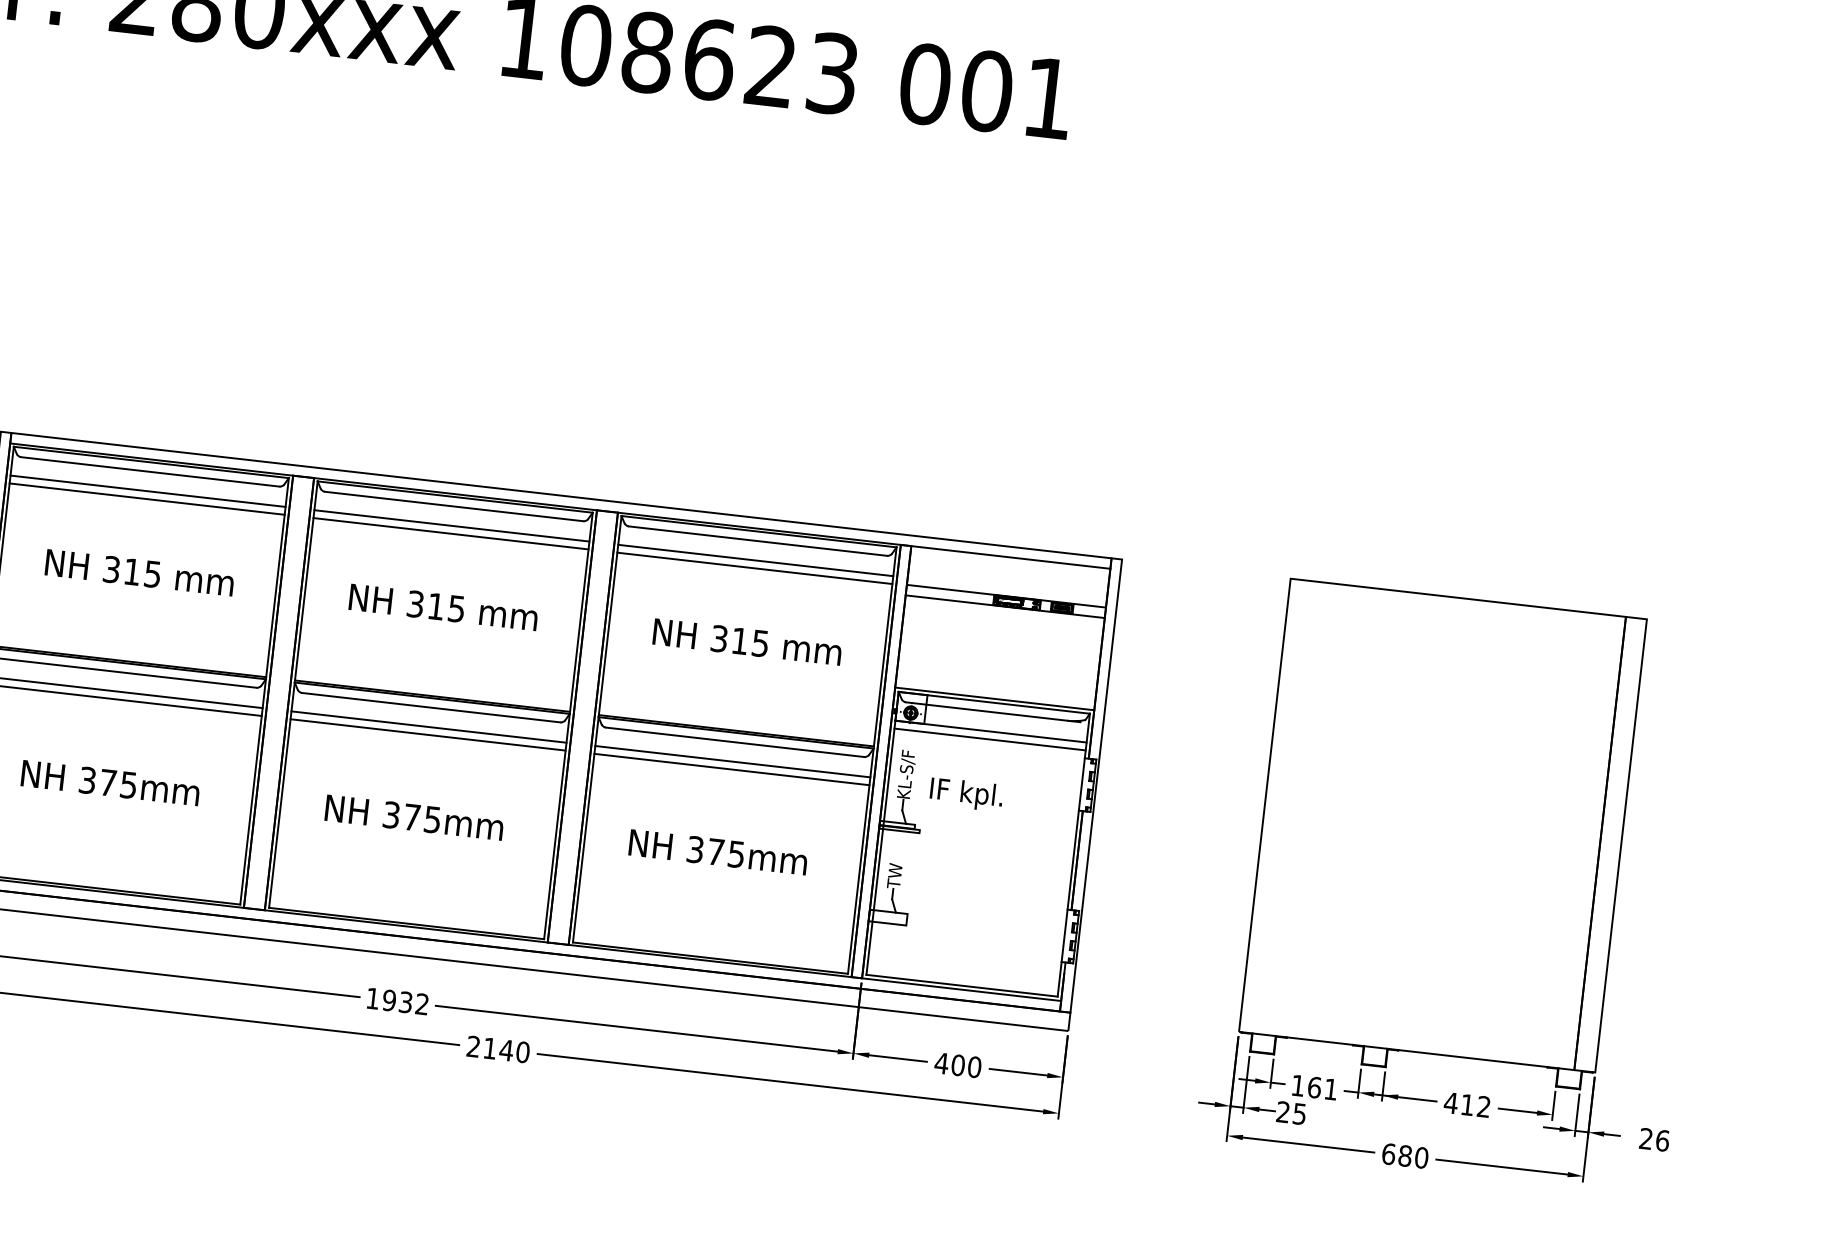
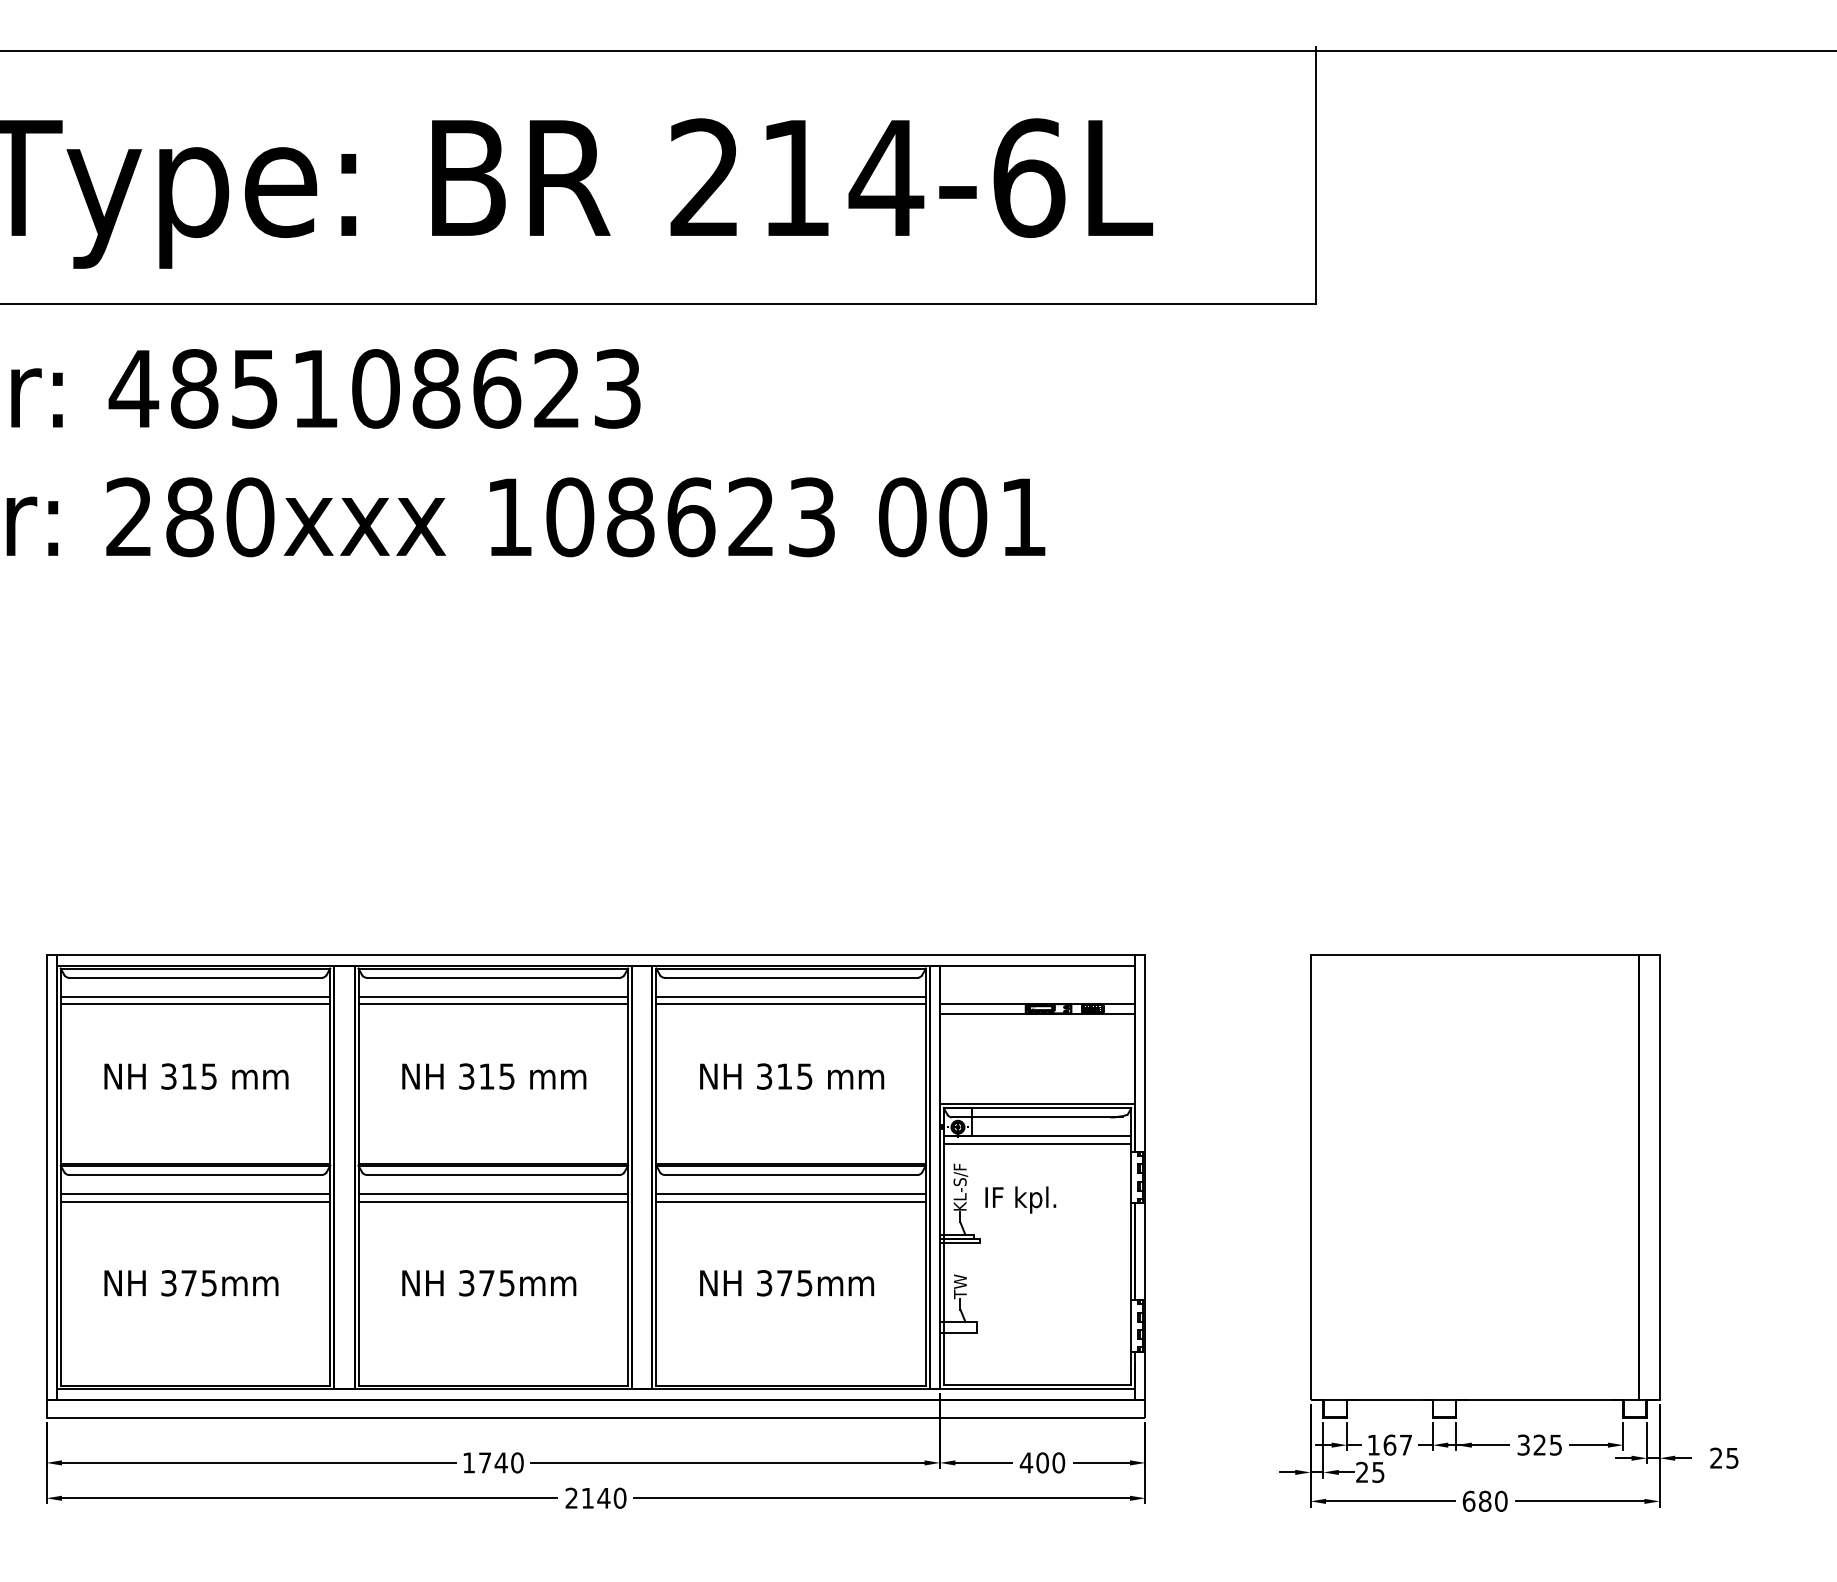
text: (405, 1001) -> (500, 1462), 1932 -> 1740
text: (1330, 1088) -> (1405, 1444), 161 -> 167
text: (1467, 1104) -> (1539, 1444), 412 -> 325
text: (1662, 1140) -> (1732, 1457), 26 -> 25

